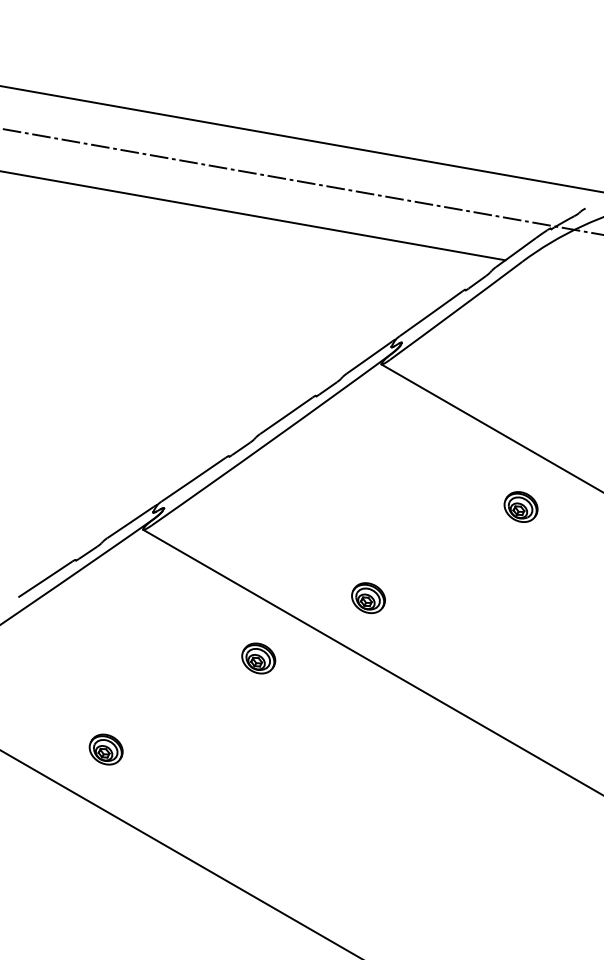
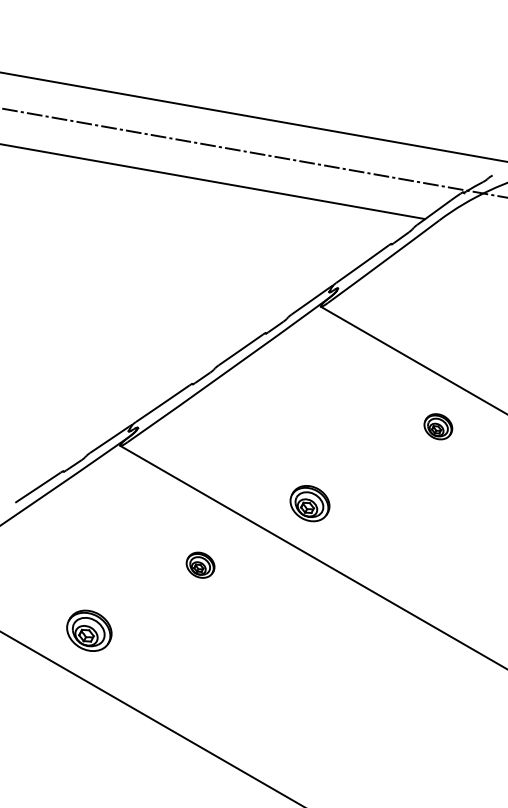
part: (367, 597) -> (309, 502), size x1.4
part: (258, 657) -> (200, 564), moved
part: (105, 749) -> (88, 630), size x1.6

